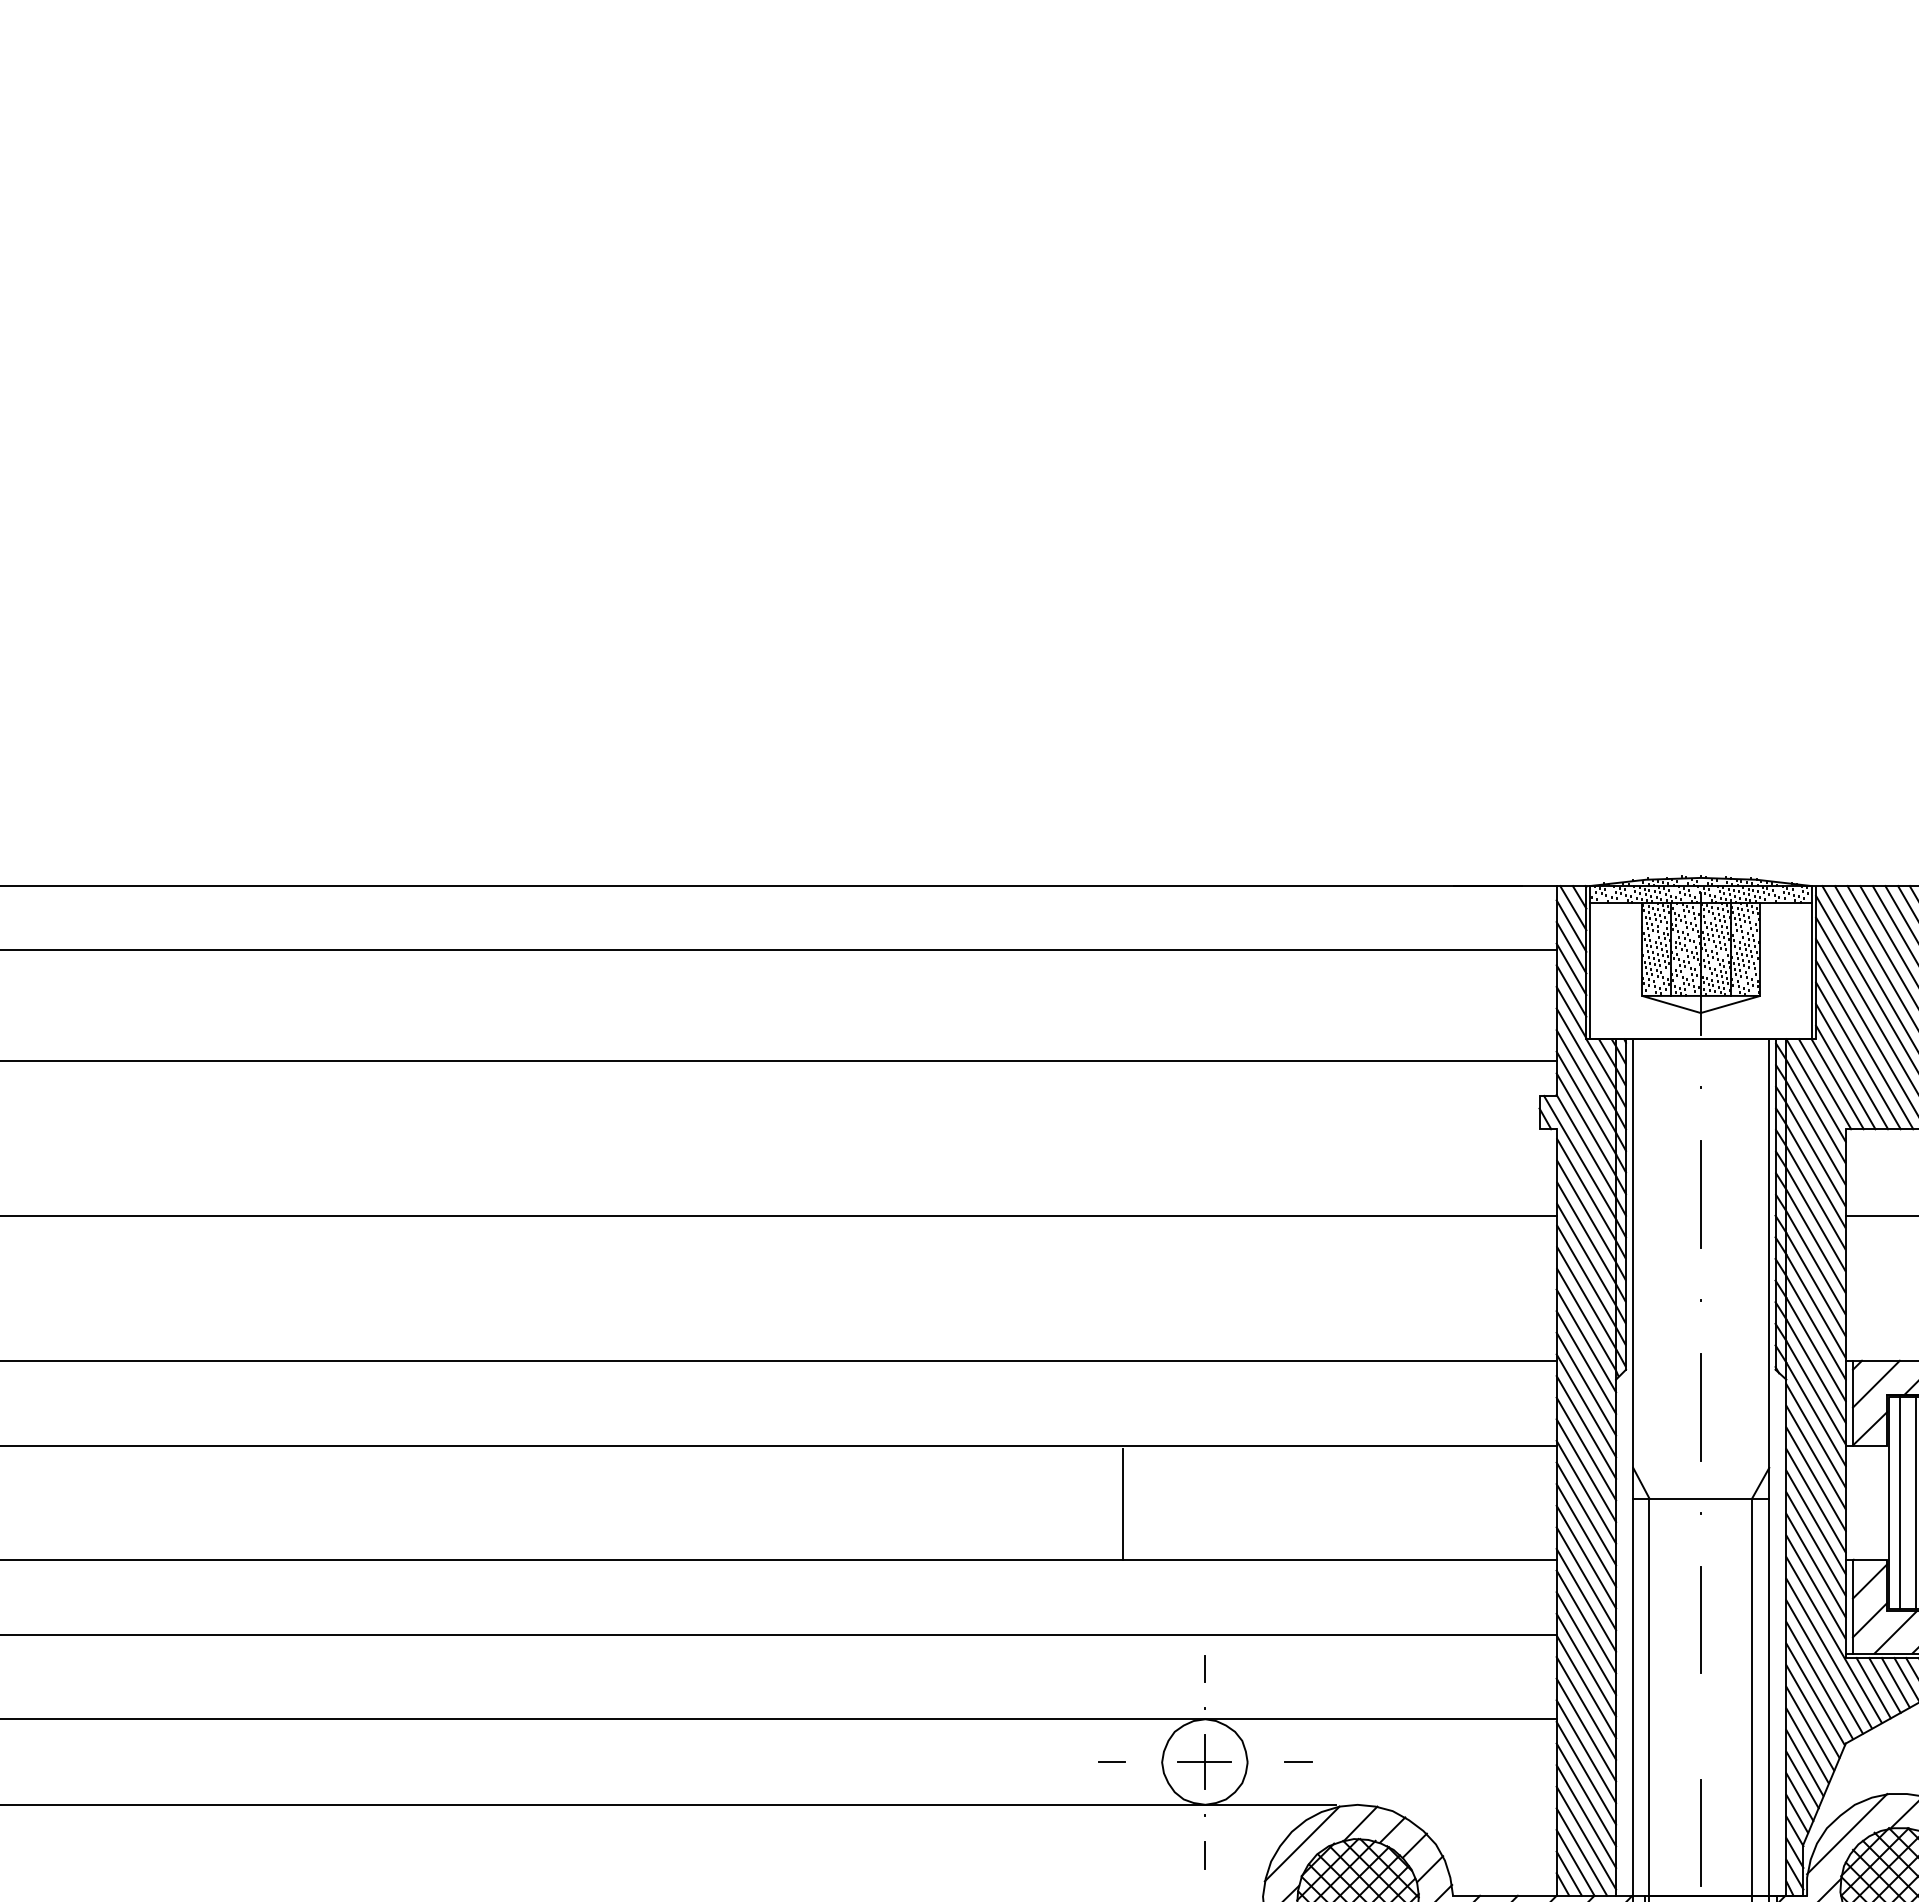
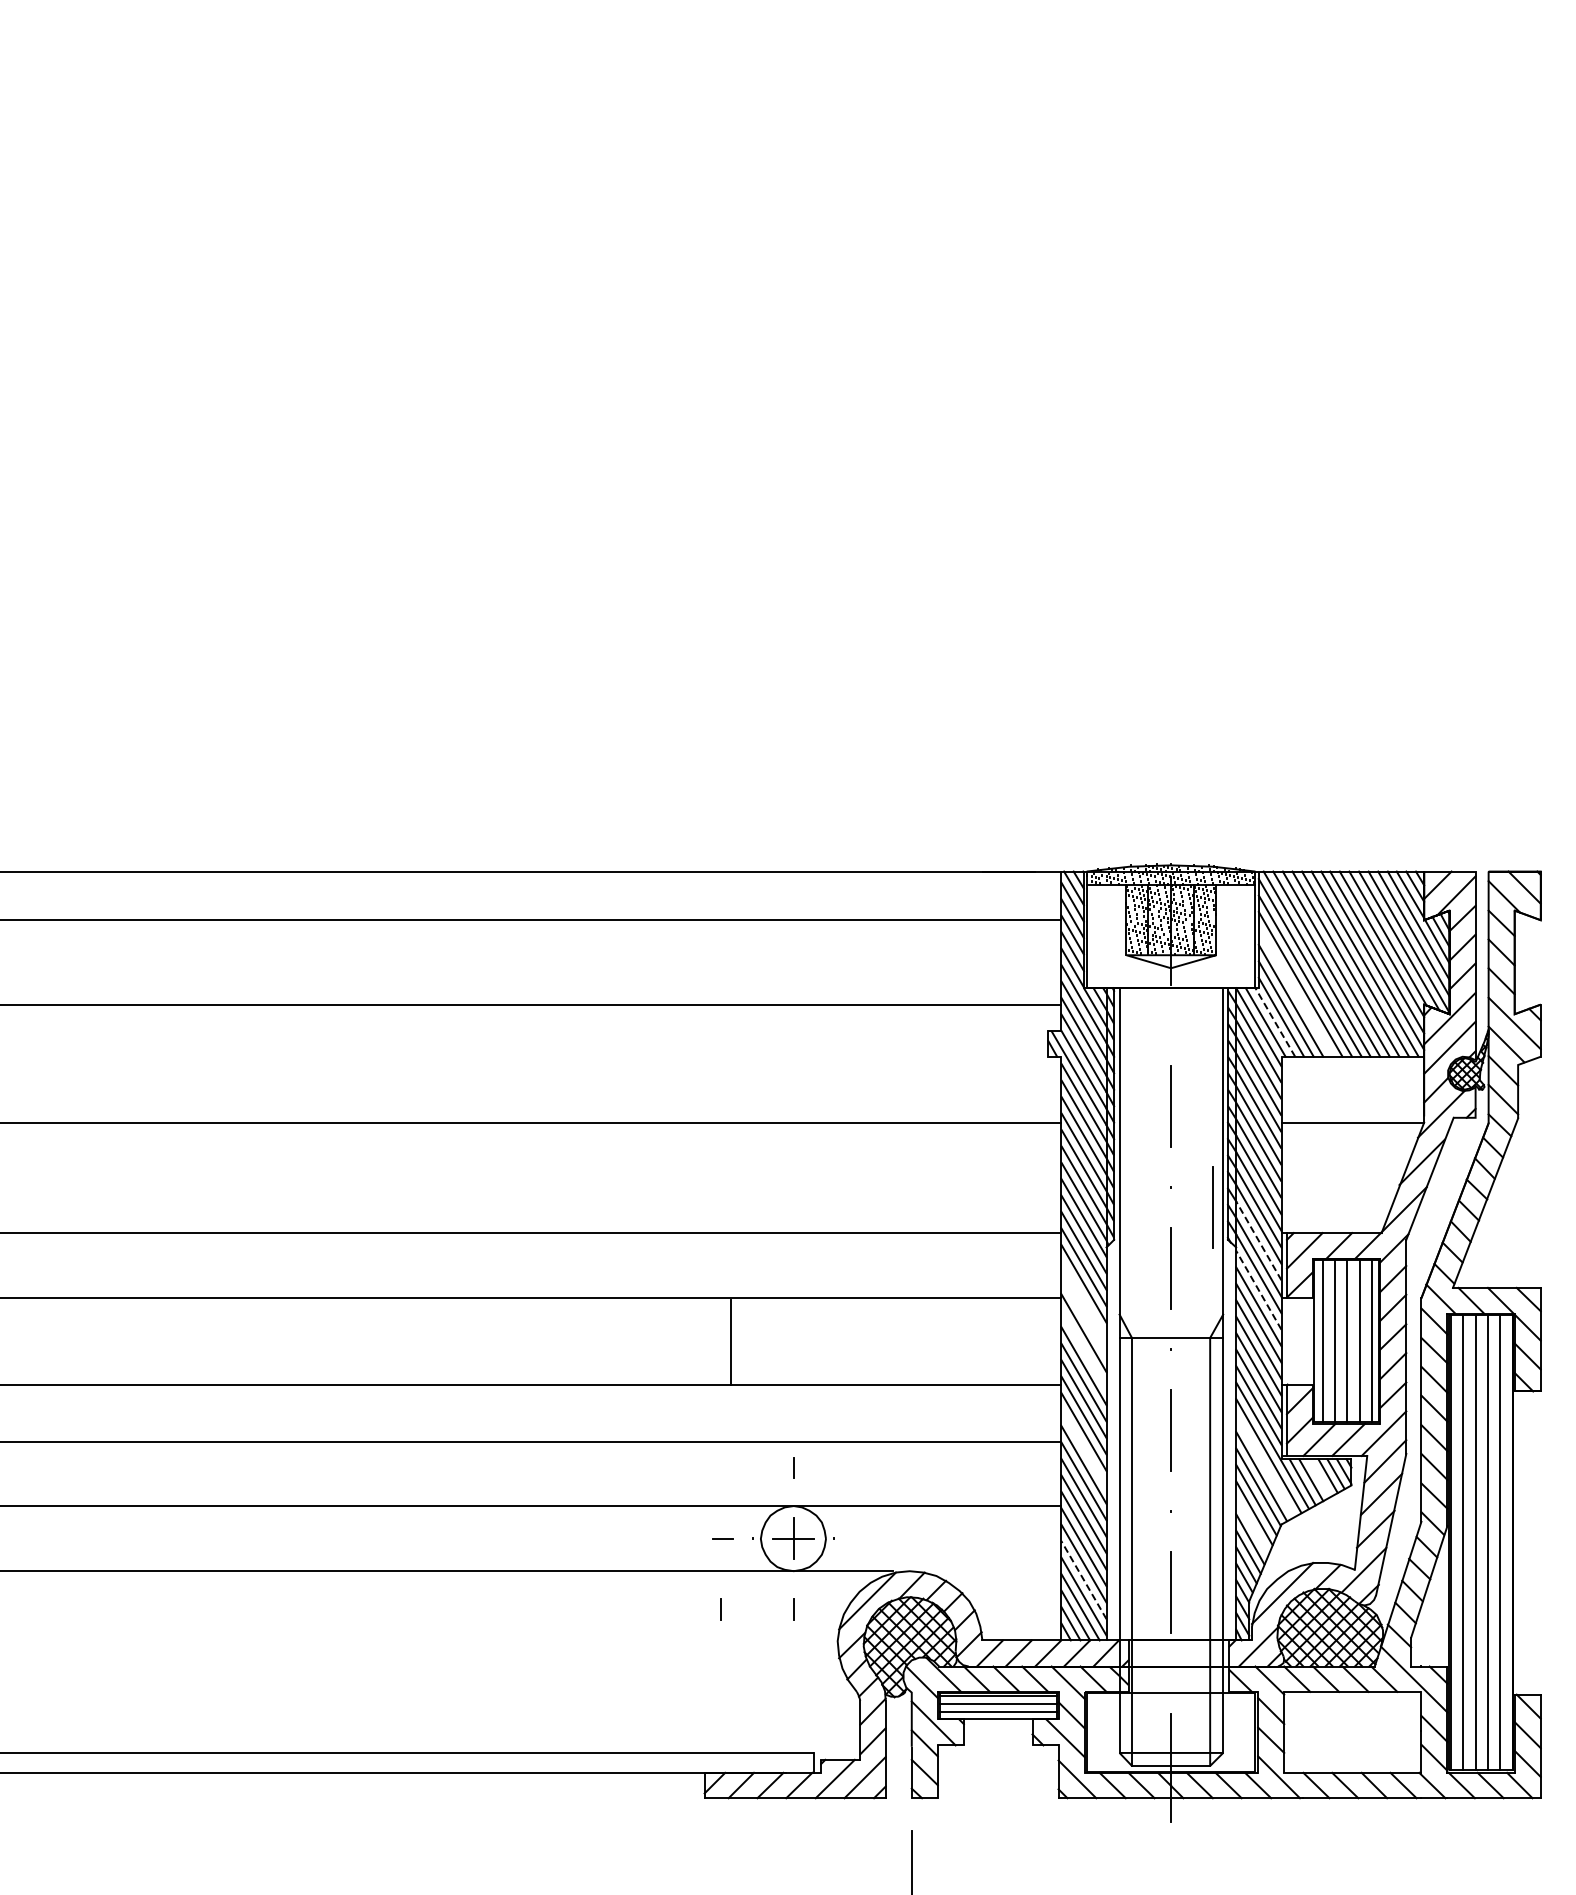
line: (1864, 1044) -> (1295, 992), removed
line: (1837, 1084) -> (1275, 1022), solid -> dashed
line: (1755, 1327) -> (1212, 1207), added
line: (1815, 1370) -> (1258, 1240), solid -> dashed
line: (1815, 1434) -> (1258, 1289), solid -> dashed
line: (1585, 1449) -> (1083, 1300), removed
line: (1585, 1470) -> (1083, 1316), removed
line: (1585, 1513) -> (1083, 1349), removed
line: (1585, 1643) -> (1083, 1448), removed
line: (1824, 1667) -> (1265, 1466), removed
line: (1895, 1683) -> (1319, 1478), removed
line: (1807, 1744) -> (1252, 1525), removed
line: (1298, 1761) -> (864, 1538), removed
line: (1585, 1815) -> (1083, 1579), solid -> dashed
line: (1109, 1855) -> (720, 1609), added

